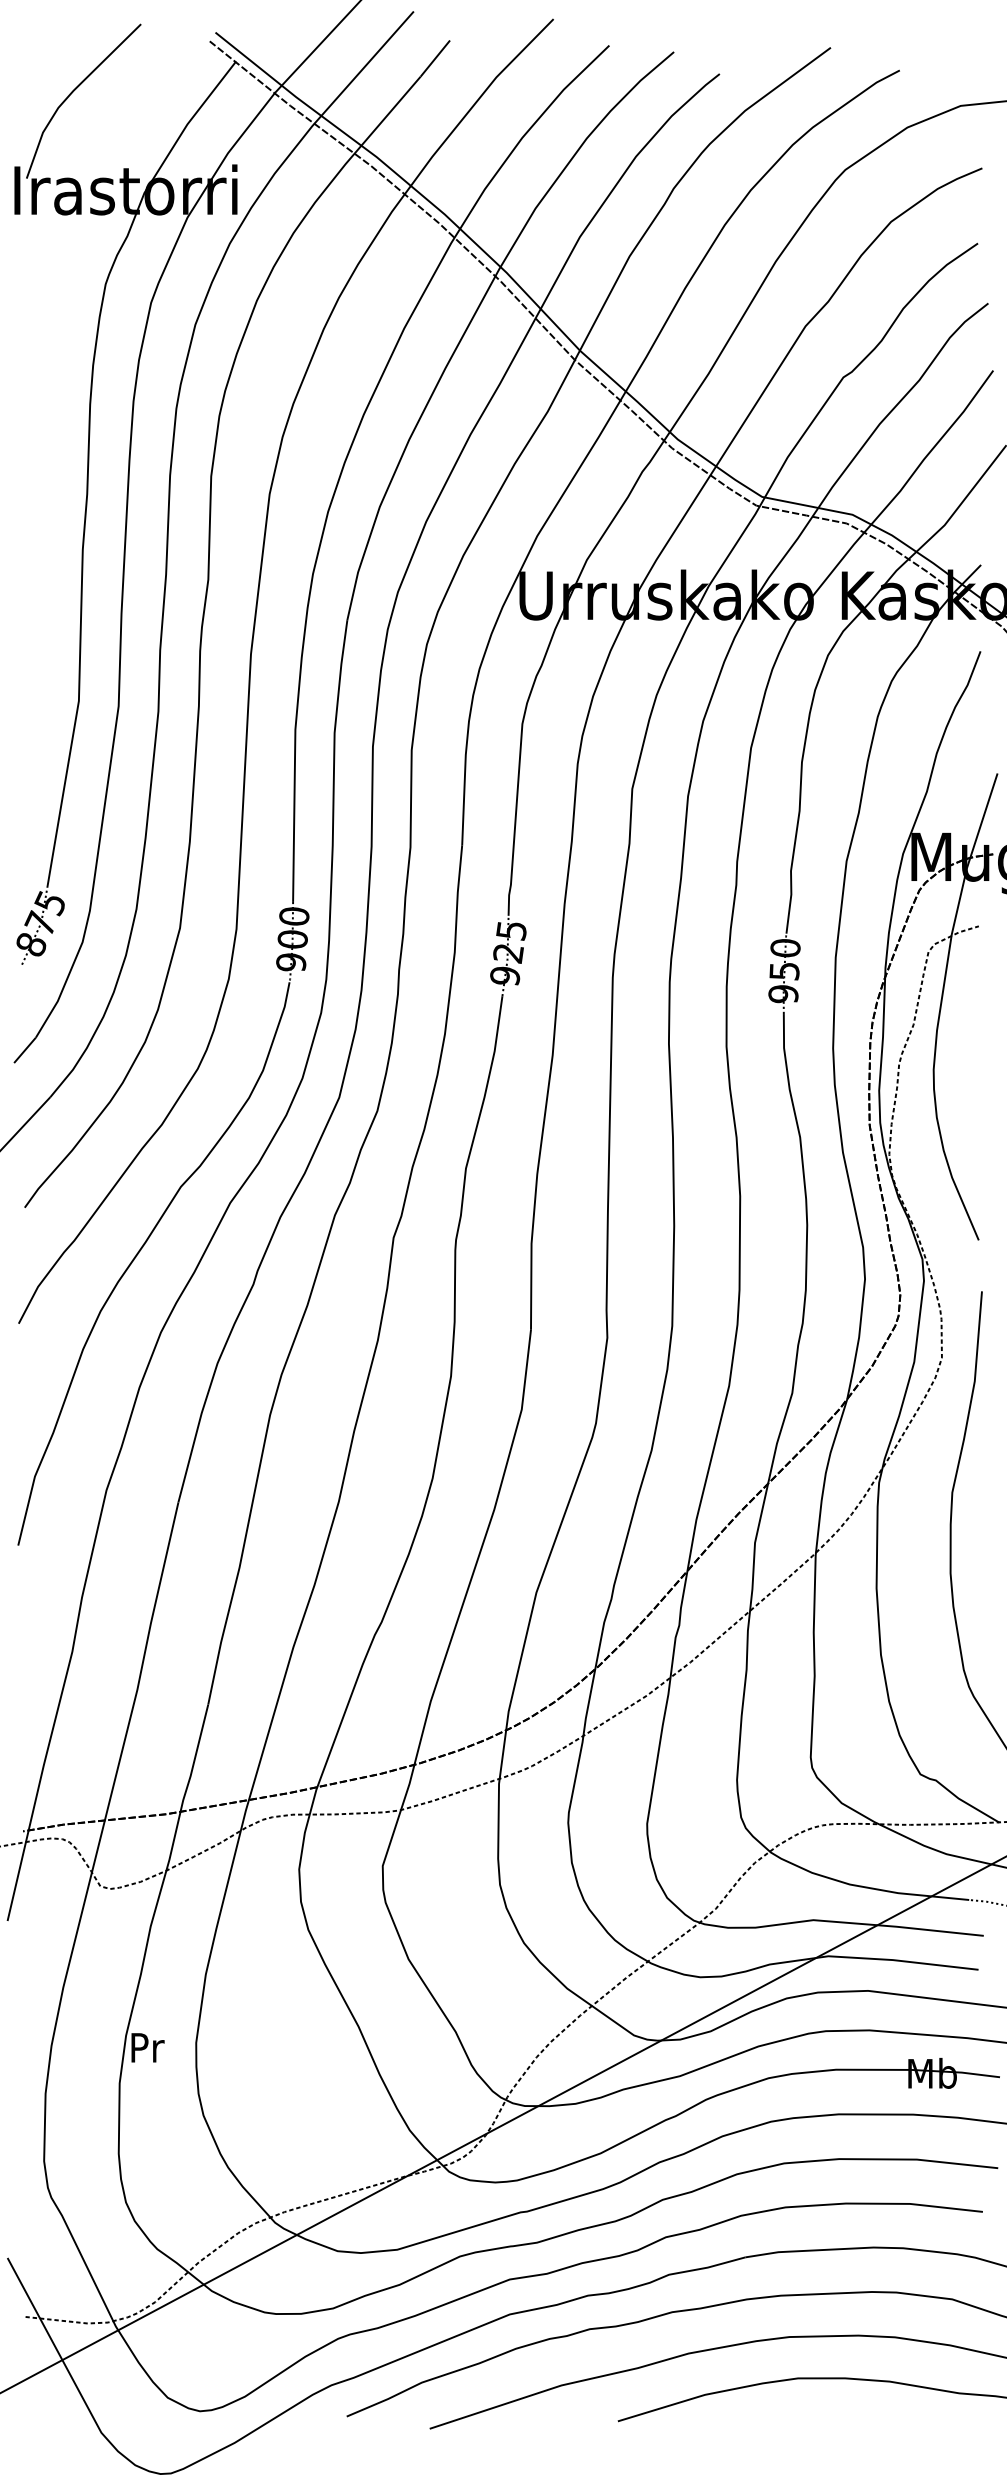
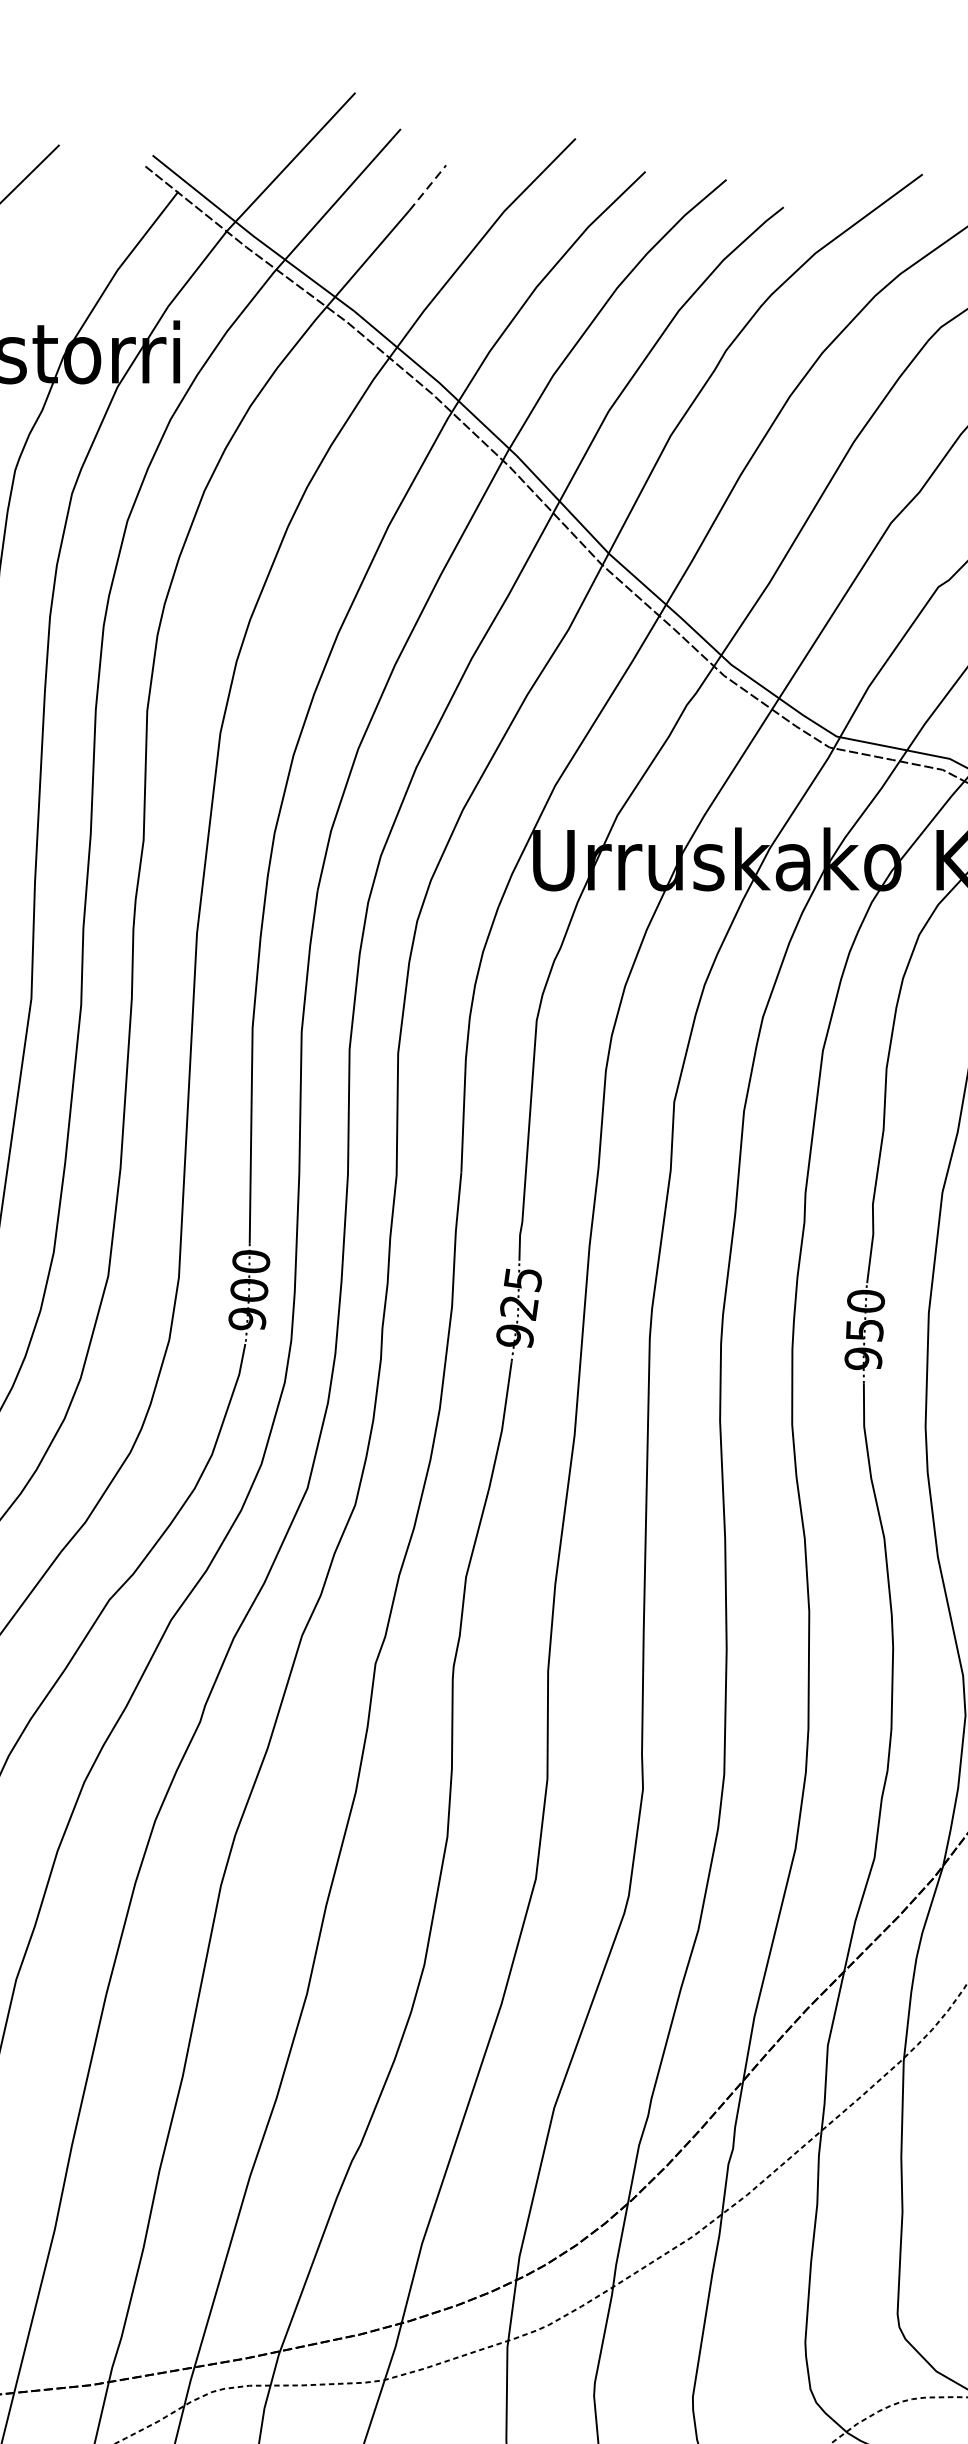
line: (435, 58) -> (427, 187), solid -> dashed

